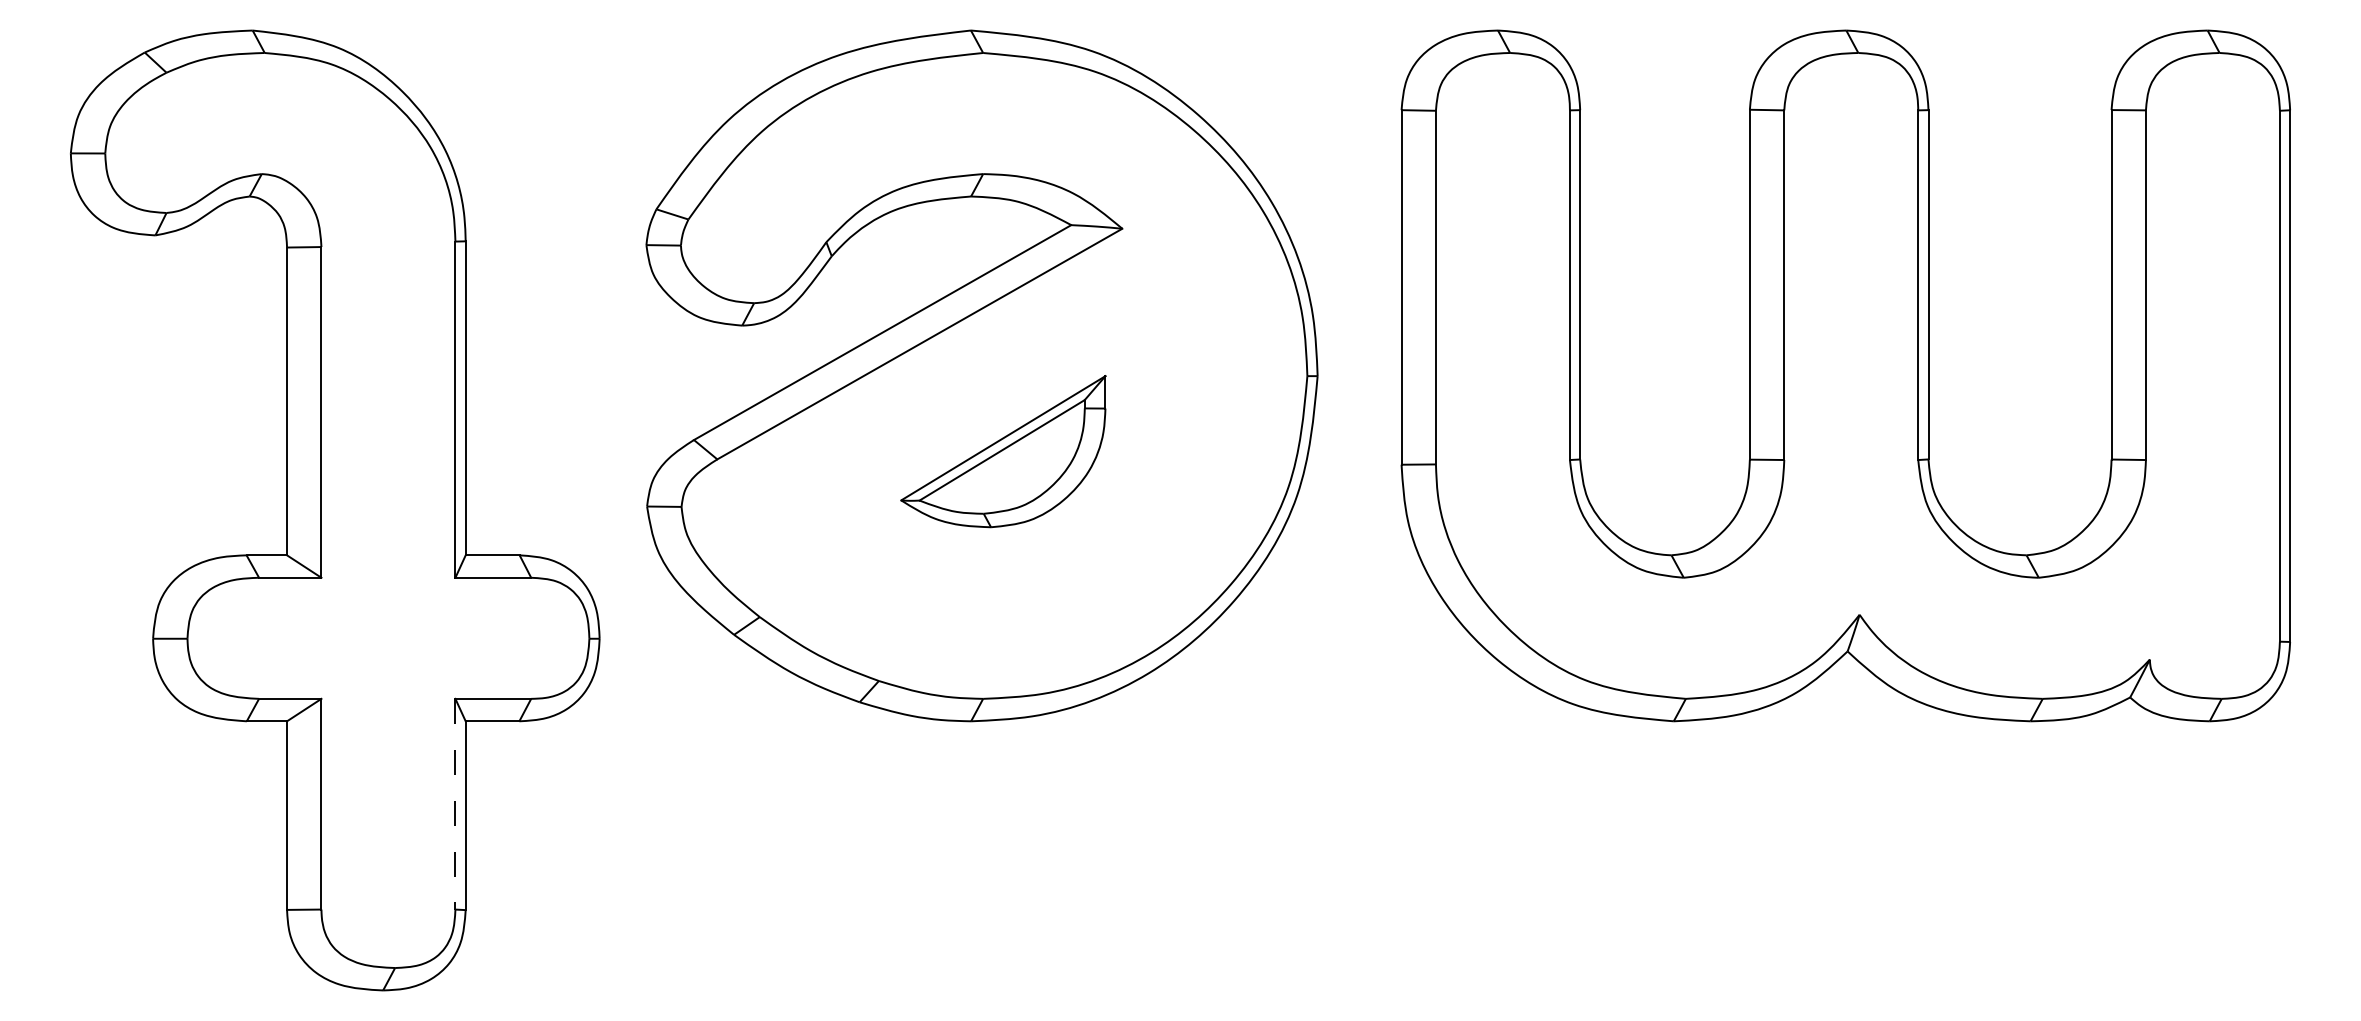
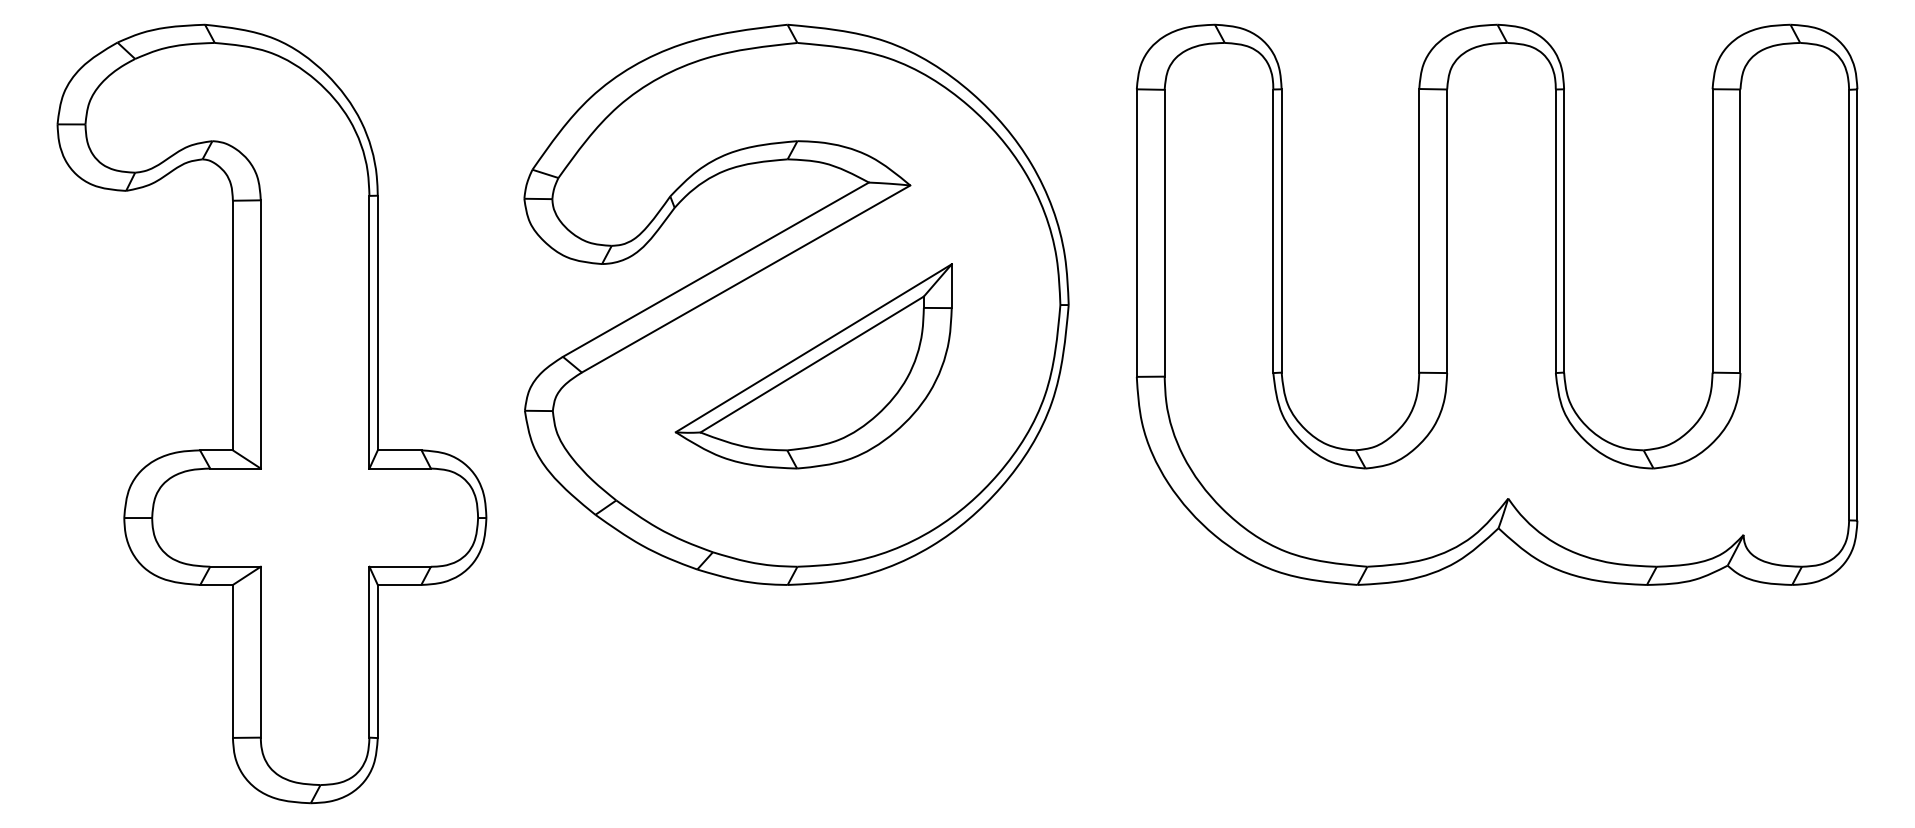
part: (1003, 451) -> (813, 366), size x1.67
line: (455, 804) -> (369, 652), dashed -> solid

